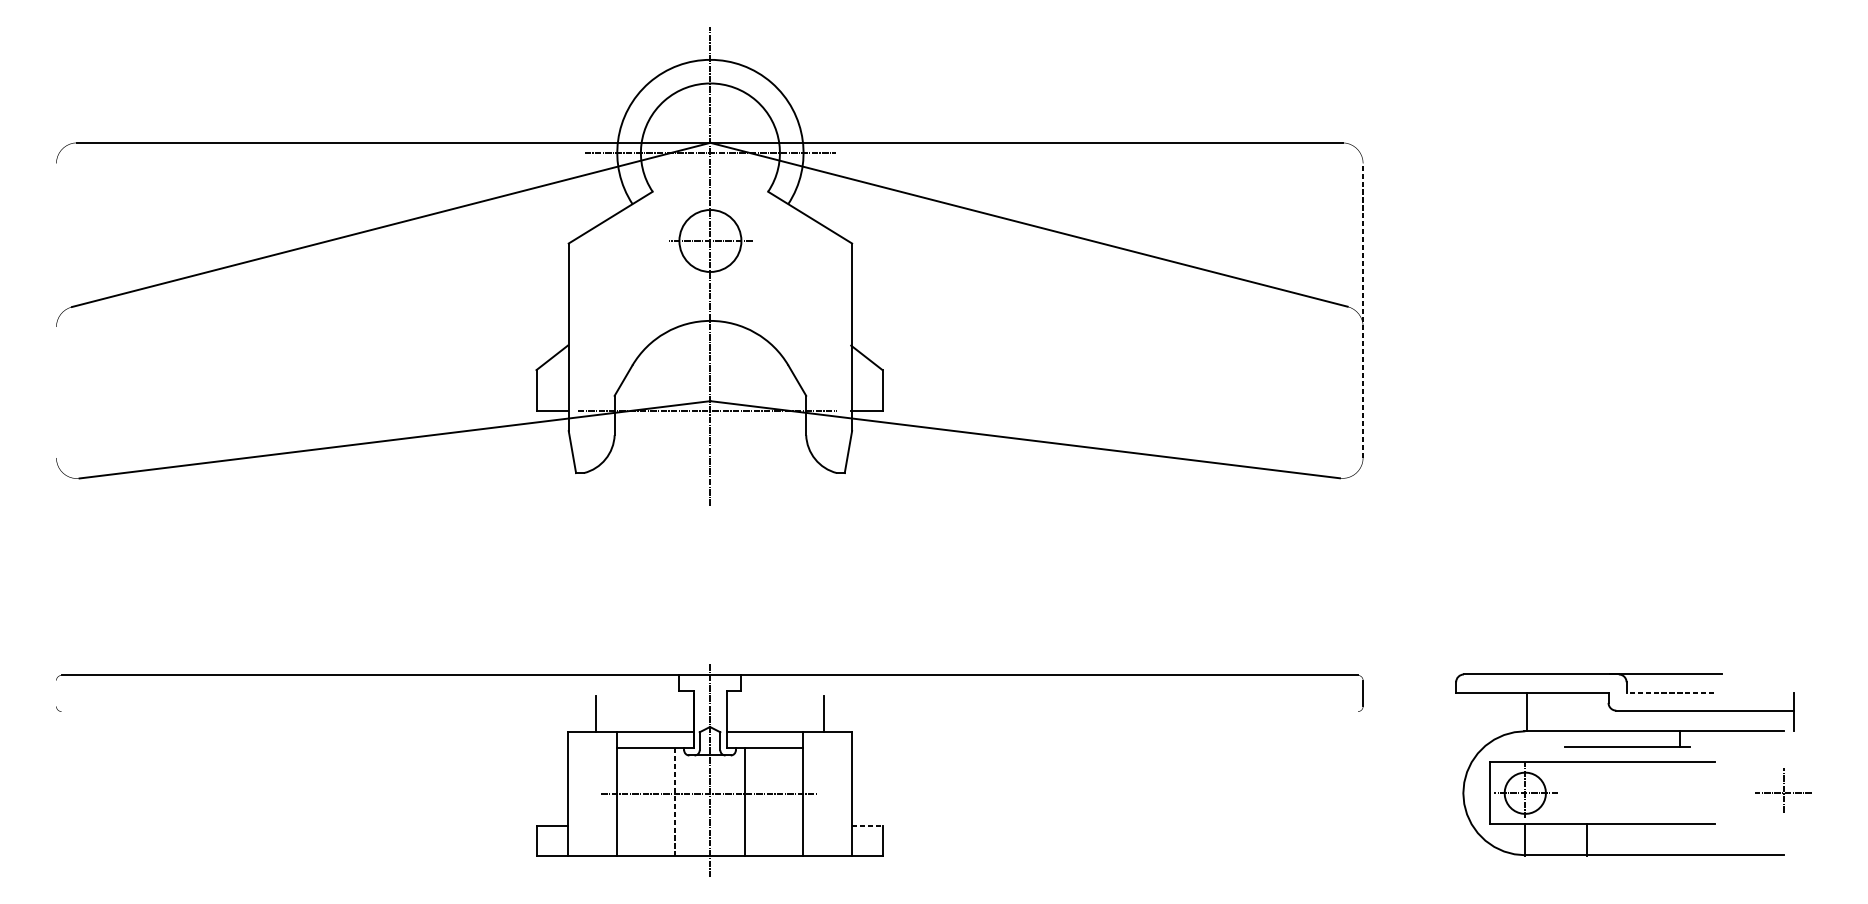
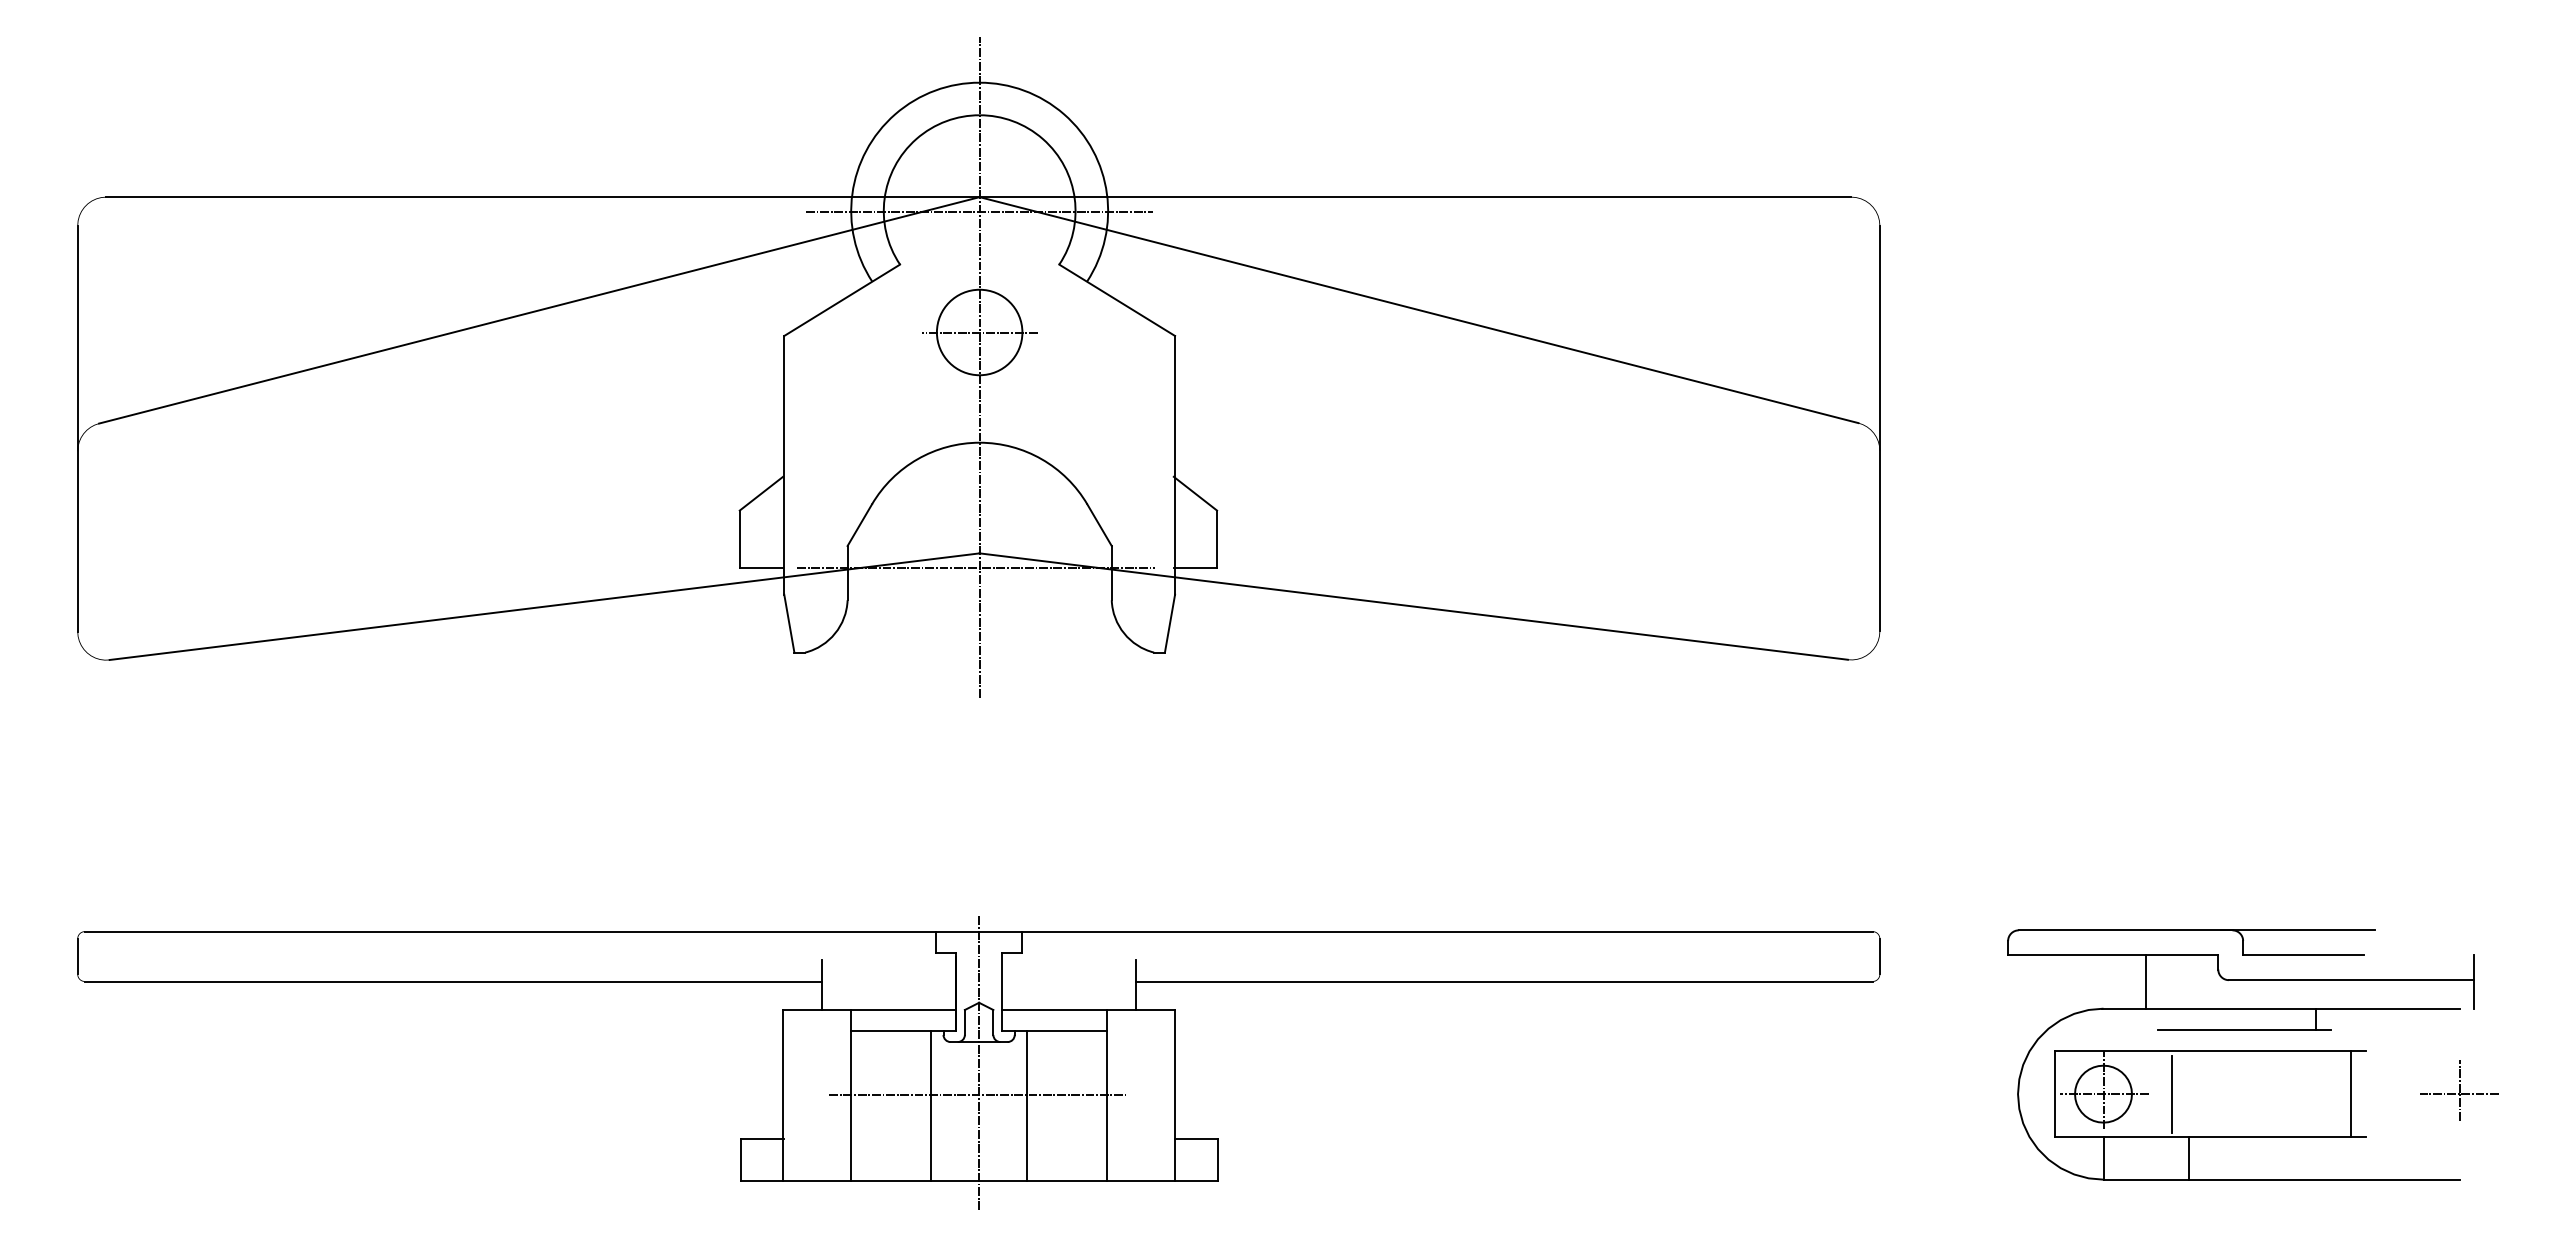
line: (56, 310) -> (77, 428), added
line: (1362, 310) -> (1879, 428), dashed -> solid
line: (1670, 692) -> (2303, 955), dashed -> solid
line: (56, 693) -> (77, 956), added
line: (328, 711) -> (453, 981), added
line: (1090, 711) -> (1503, 981), added
line: (1527, 711) -> (2146, 981), moved
line: (1705, 792) -> (2351, 1093), added
line: (1574, 793) -> (2171, 1094), added
line: (675, 802) -> (931, 1106), dashed -> solid
line: (867, 825) -> (1196, 1138), dashed -> solid

